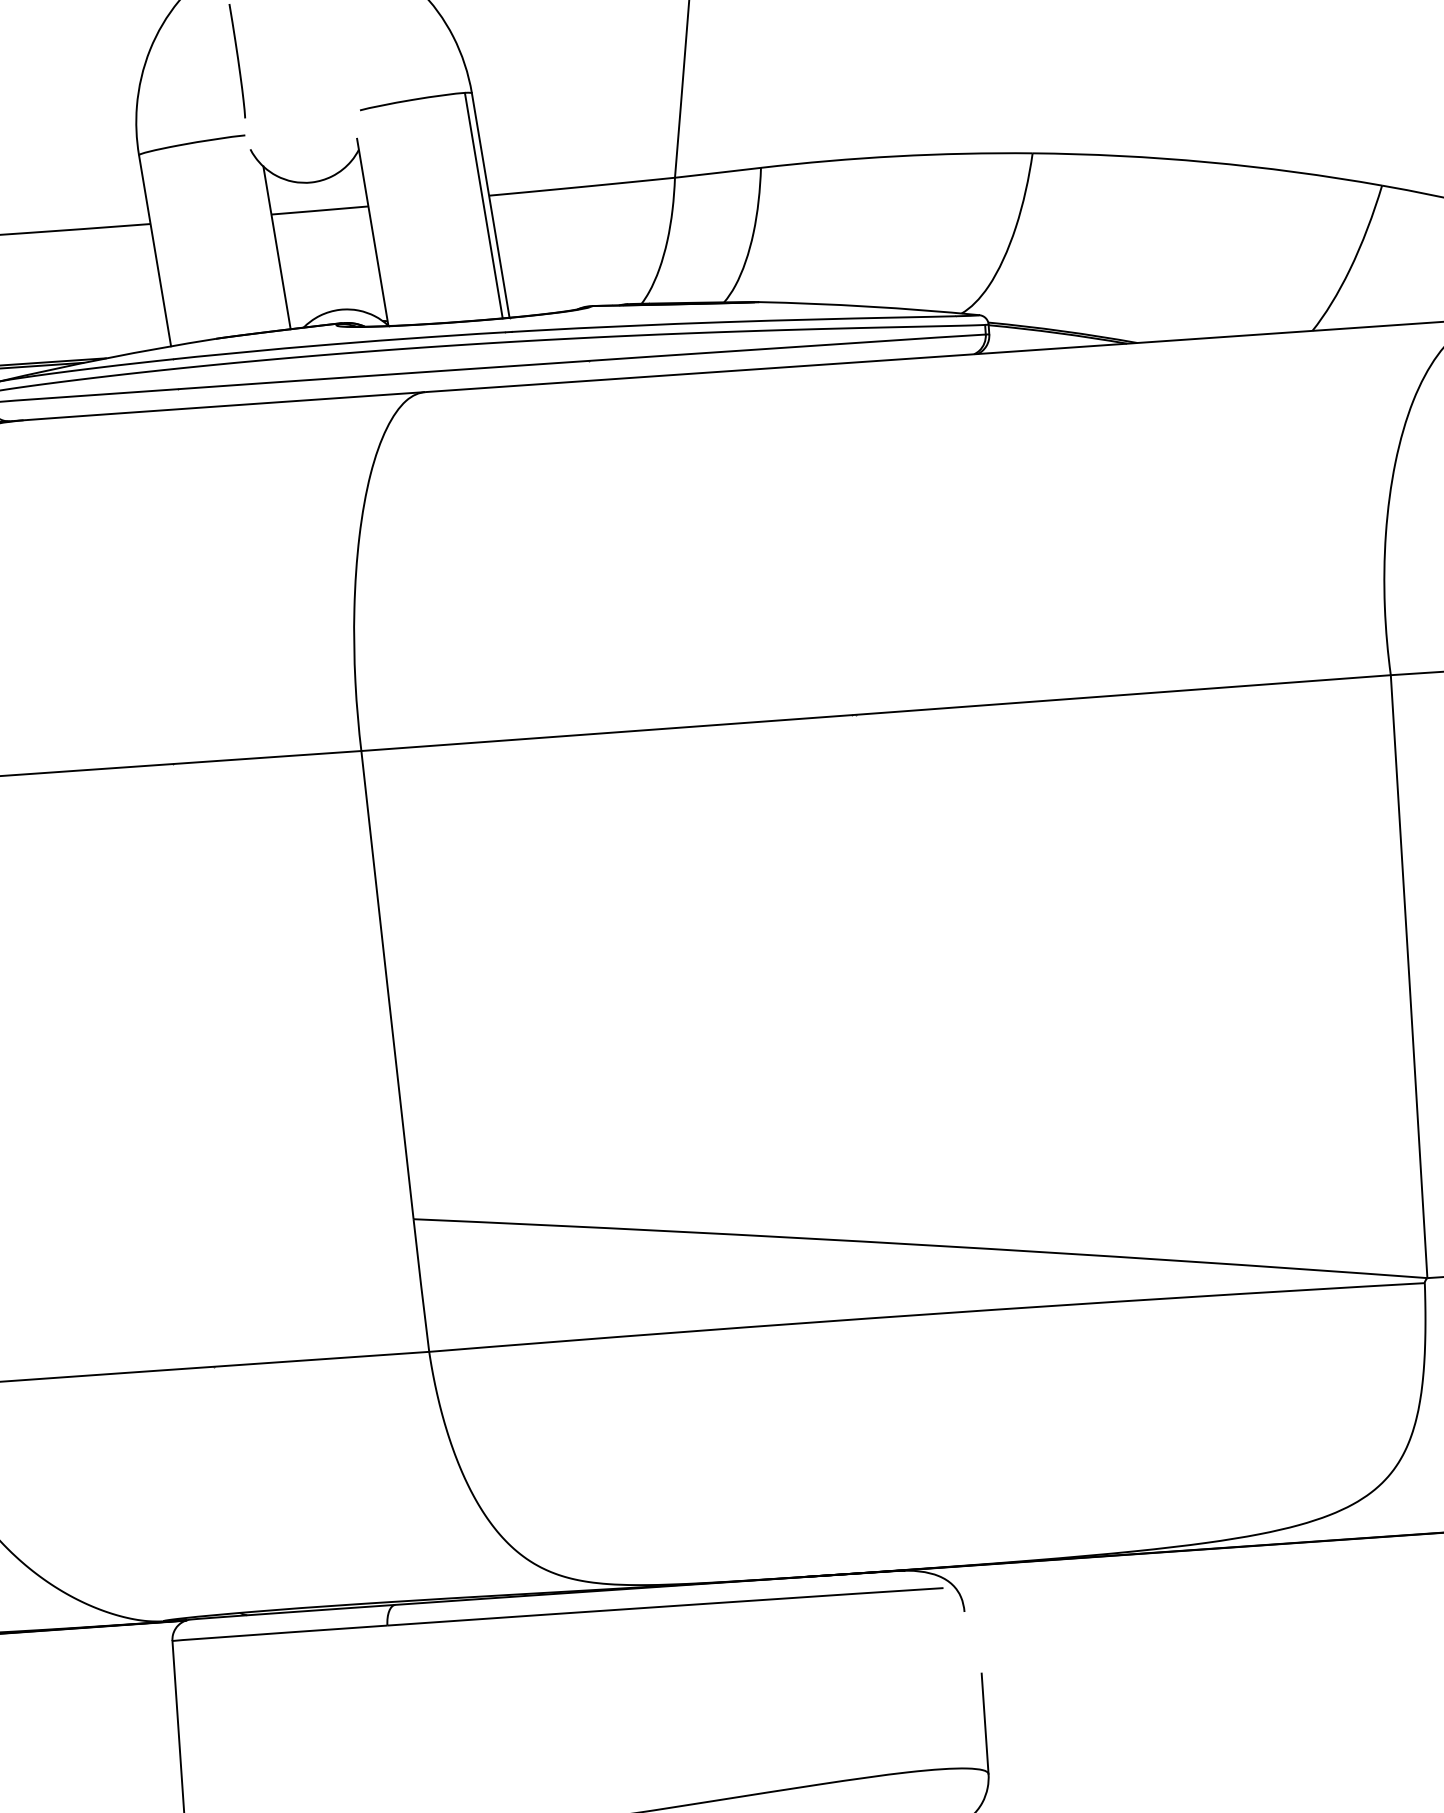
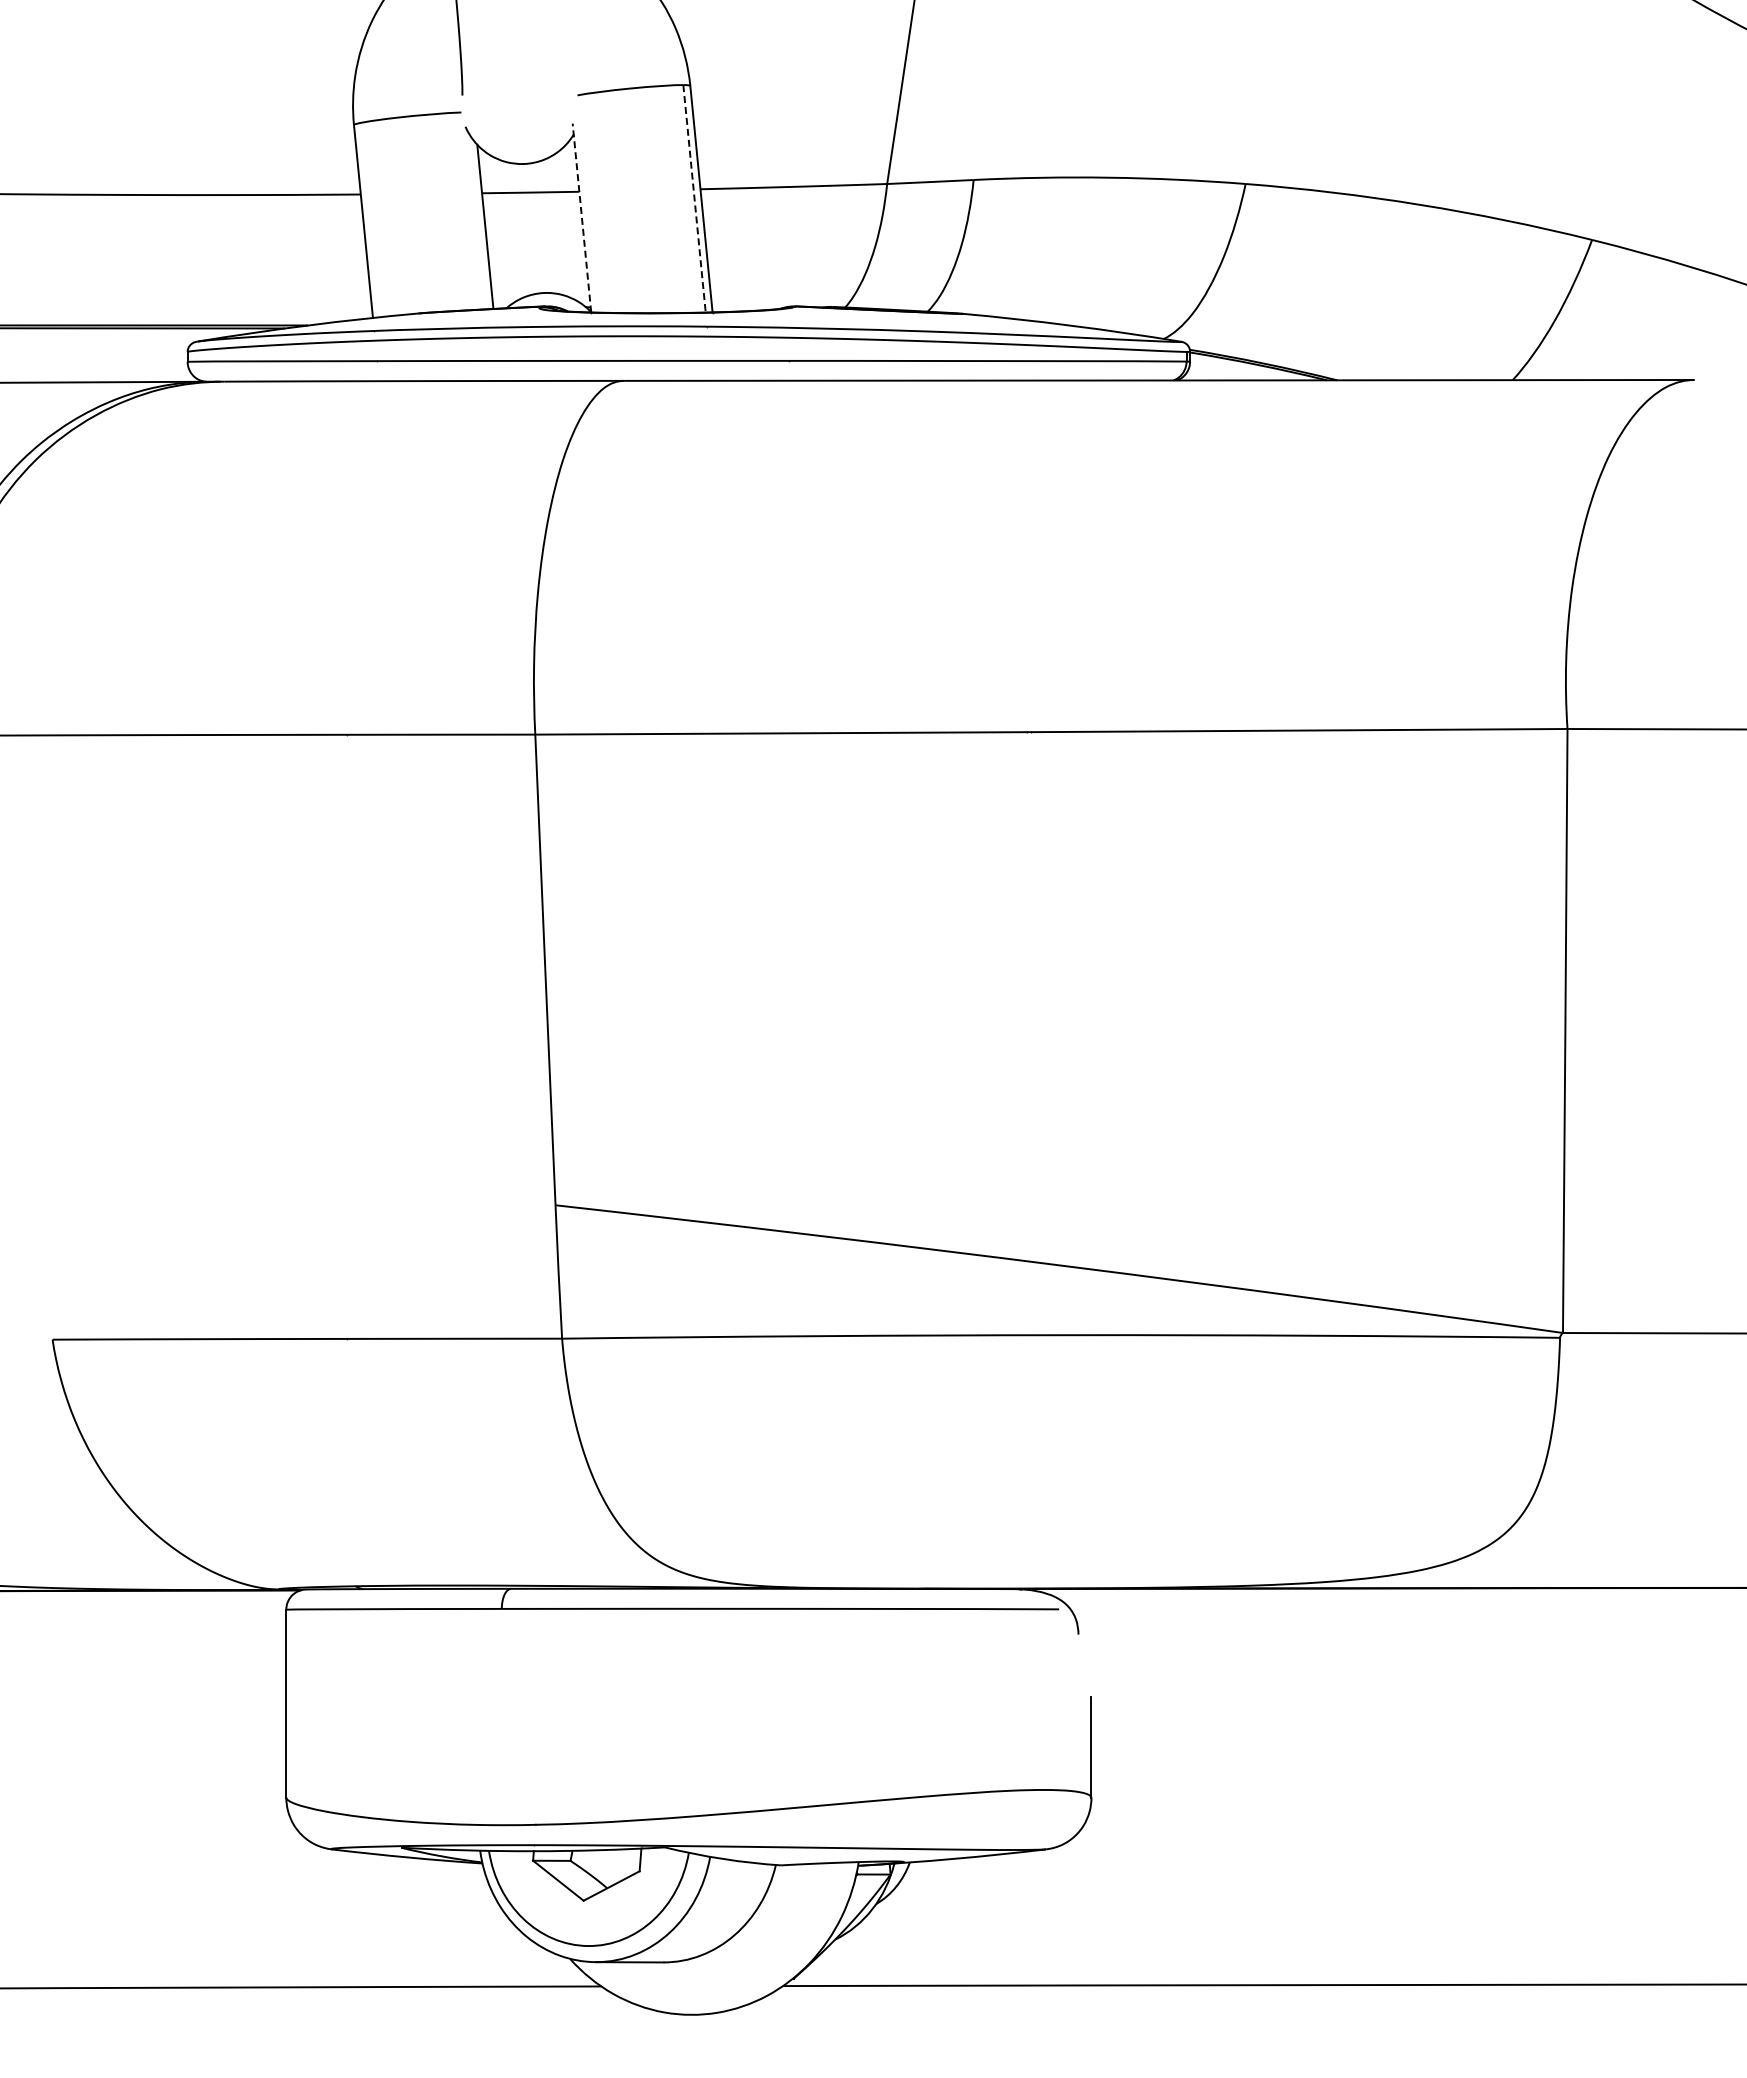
line: (483, 206) -> (694, 199), solid -> dashed
line: (372, 232) -> (581, 218), solid -> dashed

